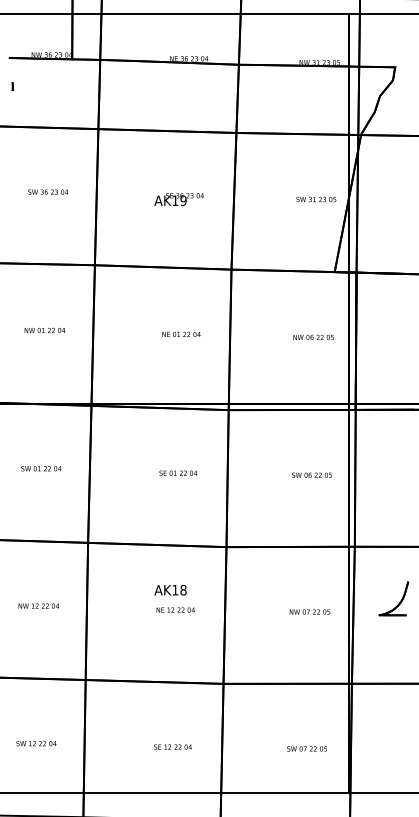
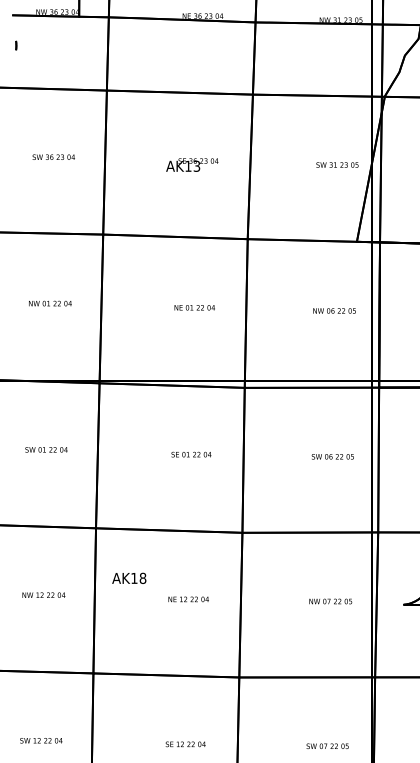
text: (183, 200) -> (196, 166), AK19 -> AK13
text: (170, 590) -> (129, 578), moved

